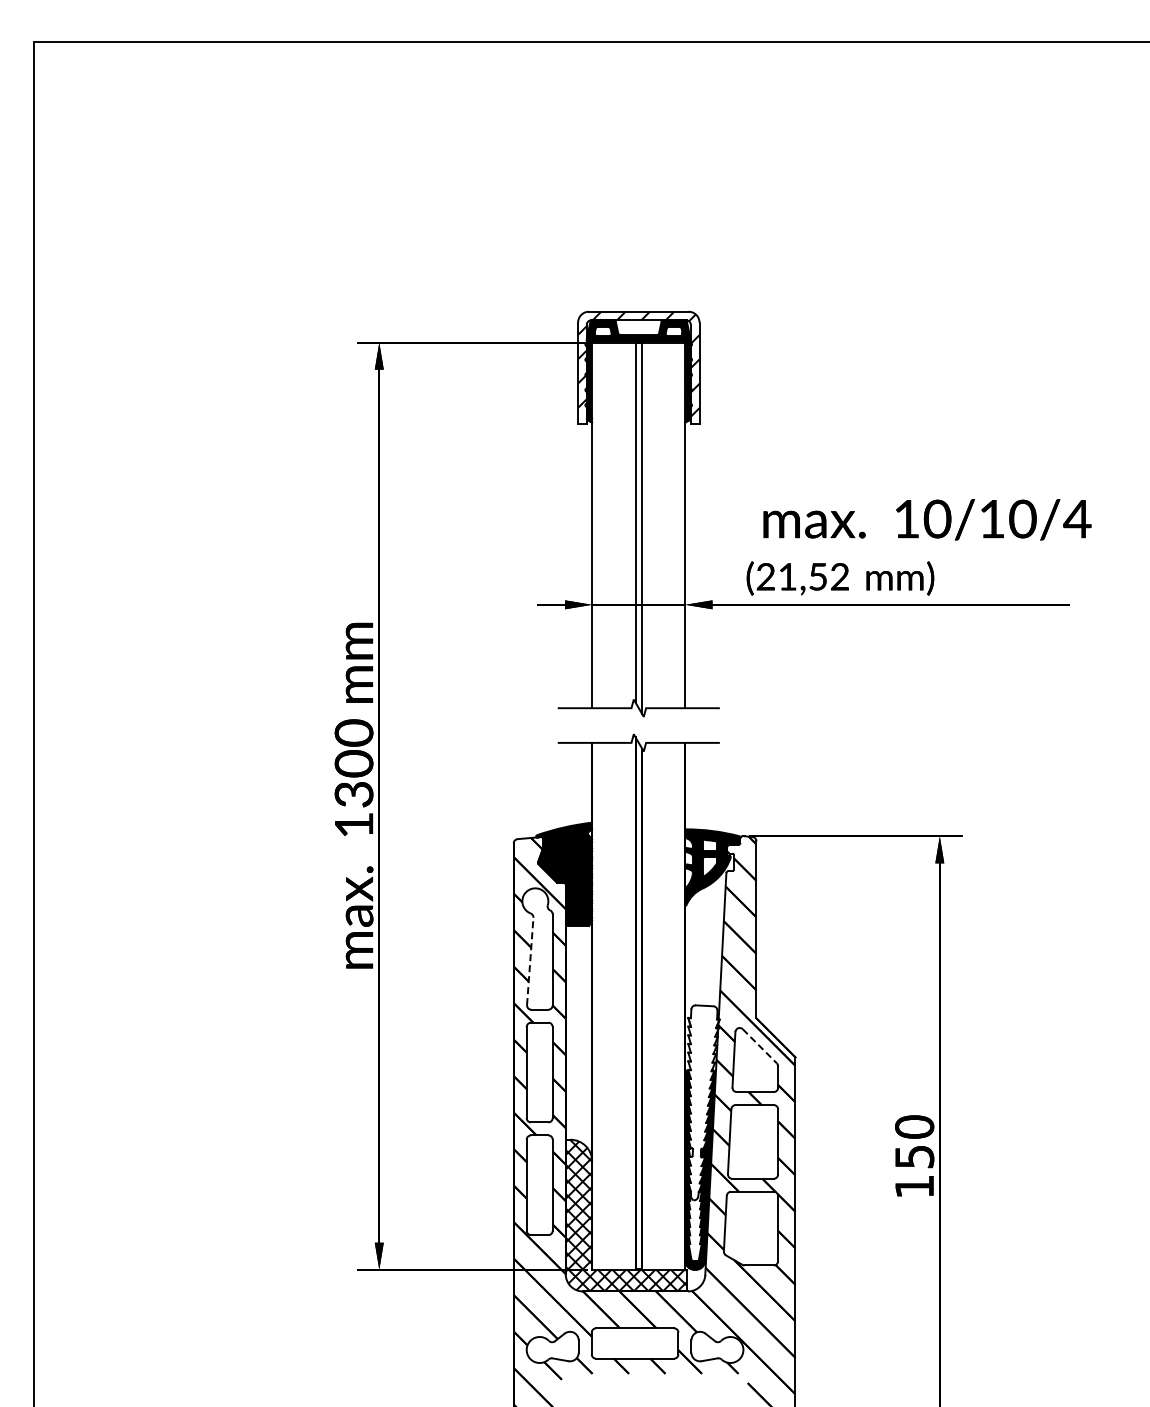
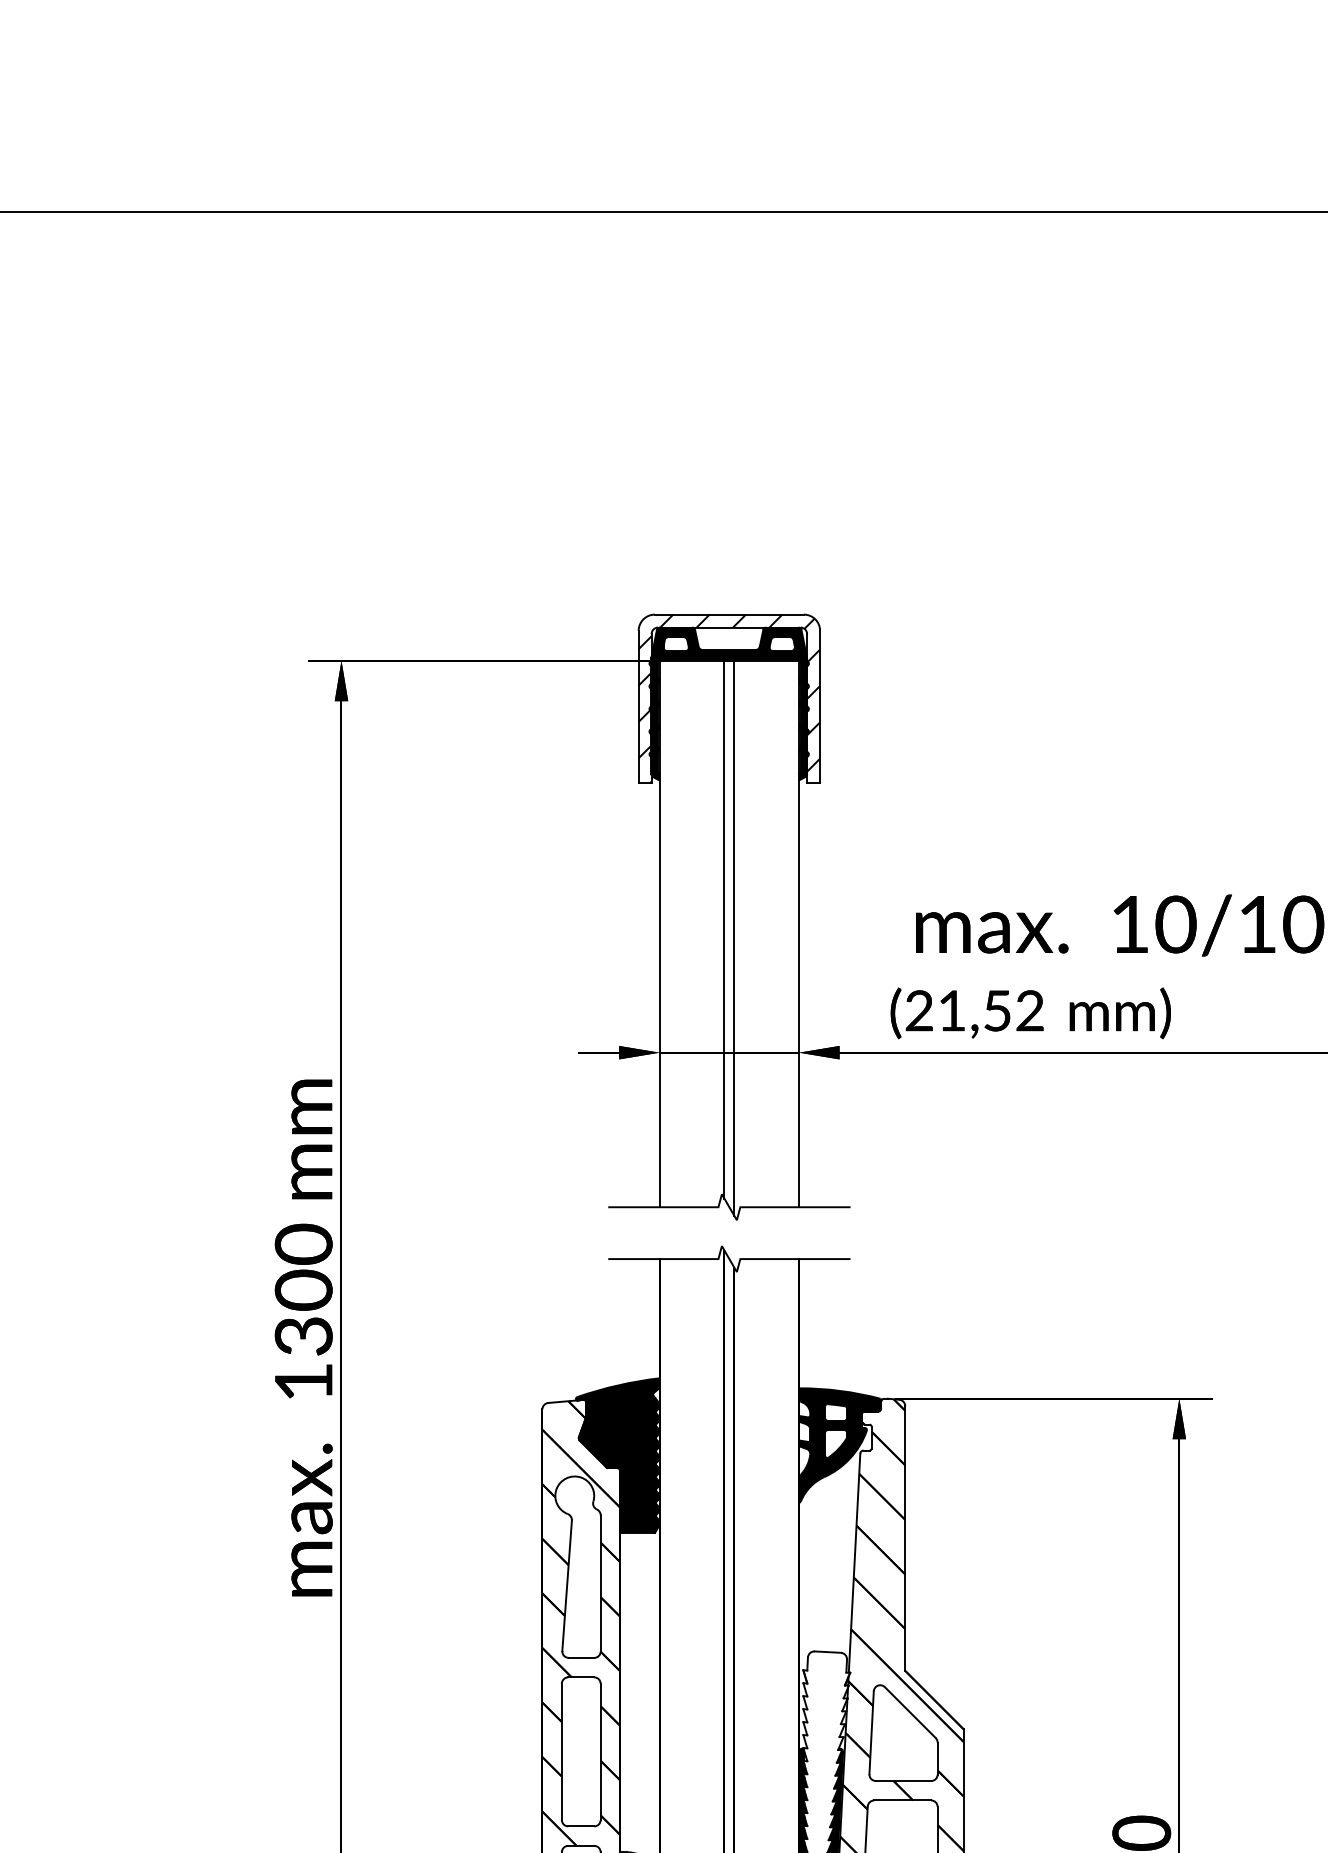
line: (530, 961) -> (567, 1585), dashed -> solid
line: (760, 1046) -> (911, 1712), dashed -> solid

